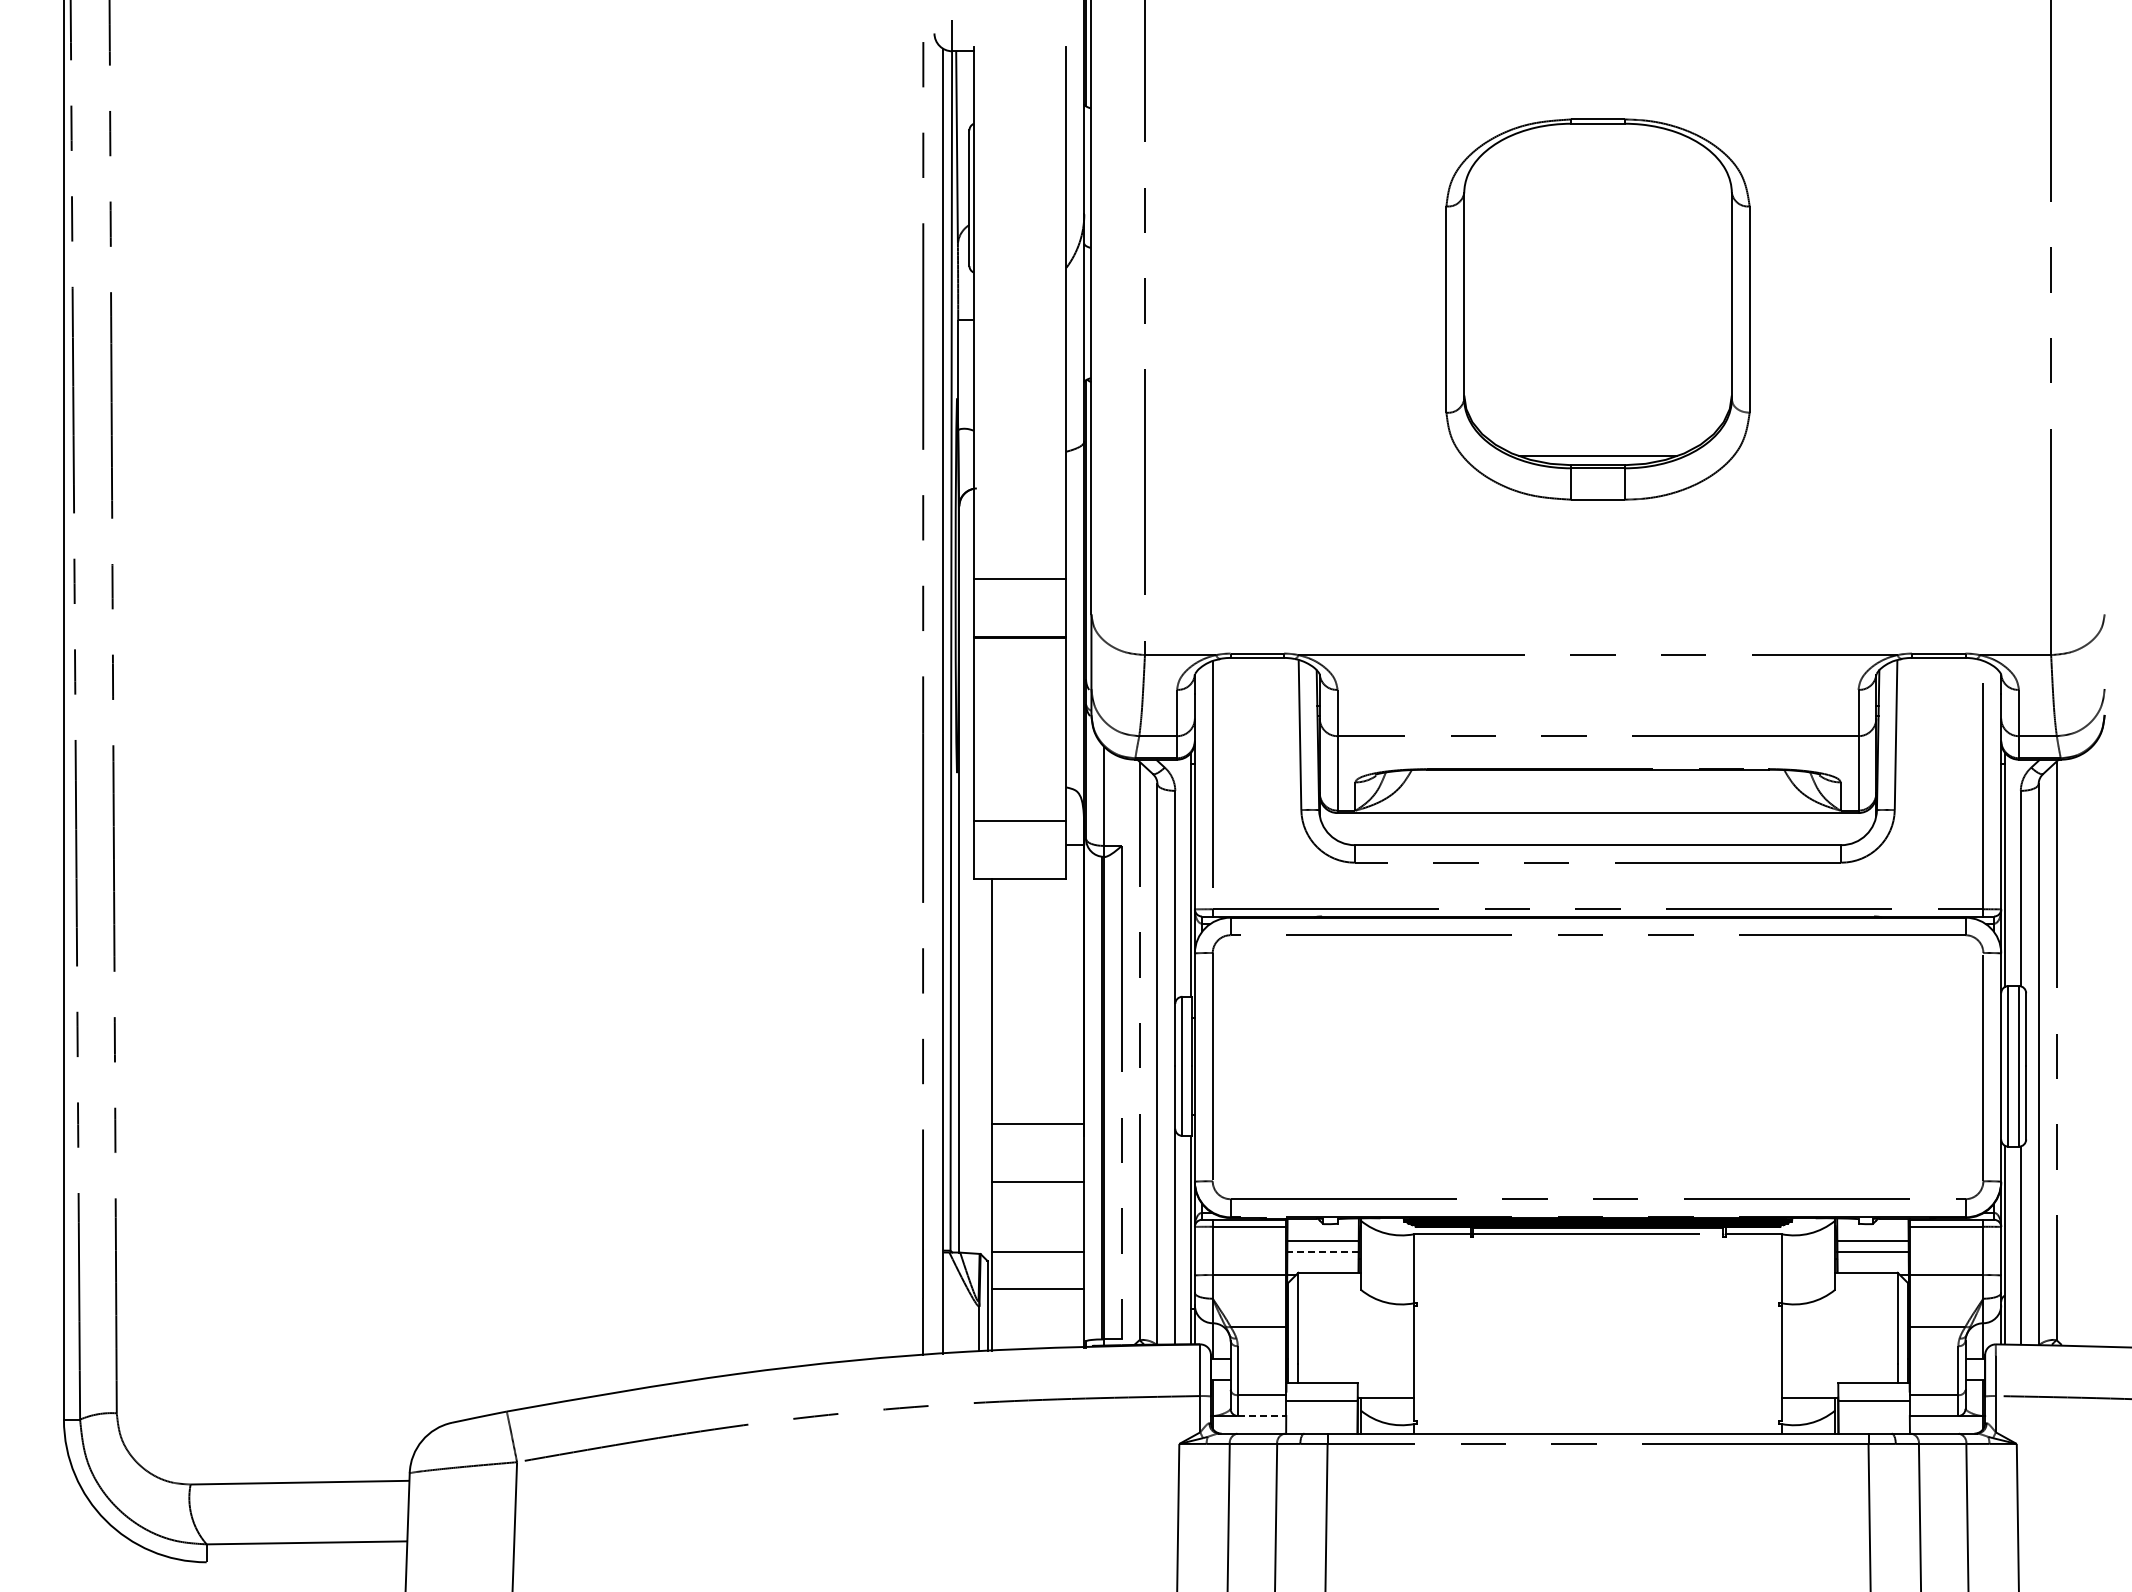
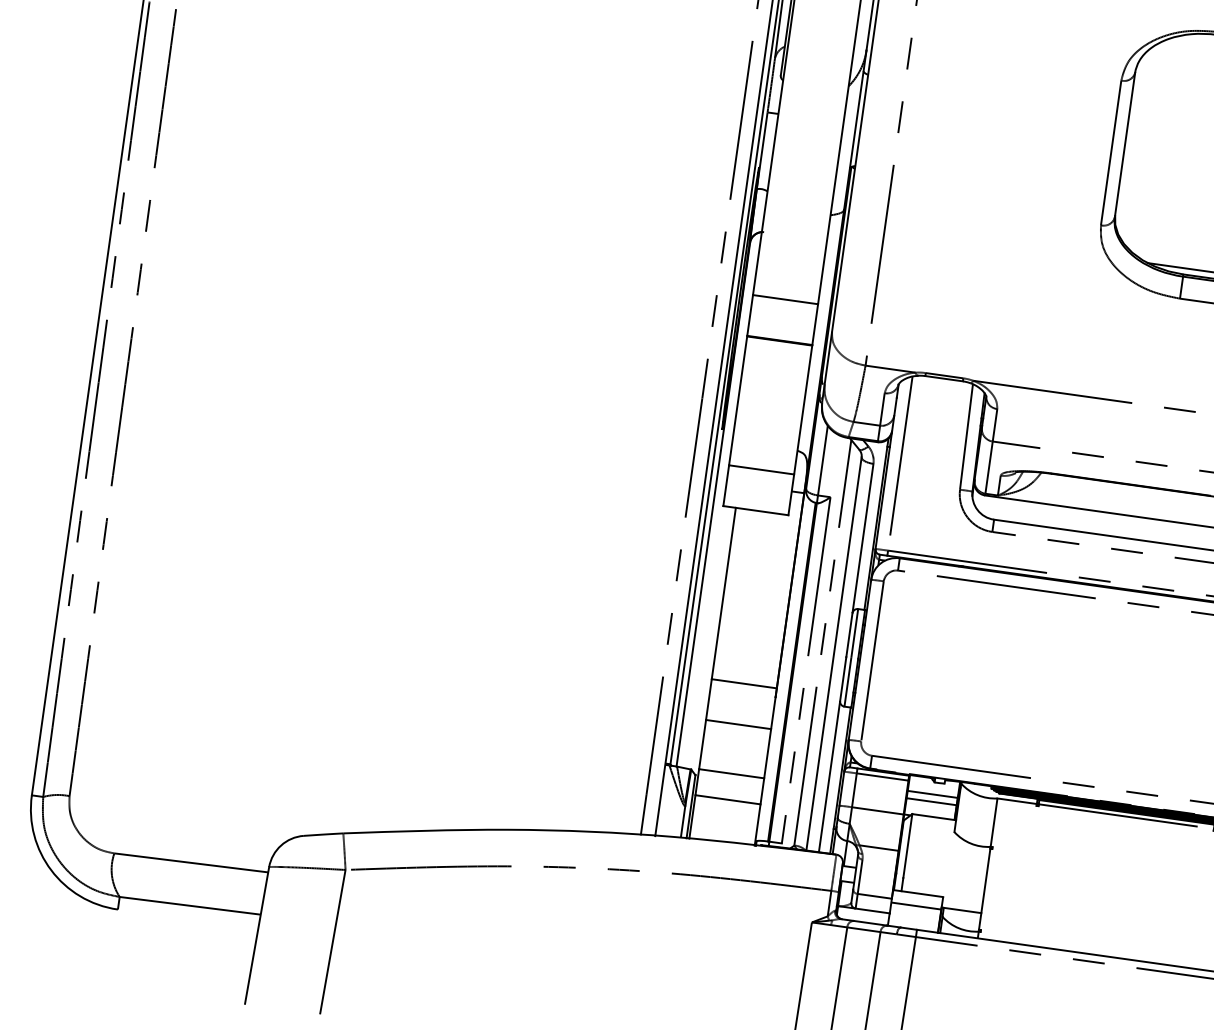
line: (1323, 1251) -> (932, 801), dashed -> solid
line: (1262, 1416) -> (872, 911), dashed -> solid

